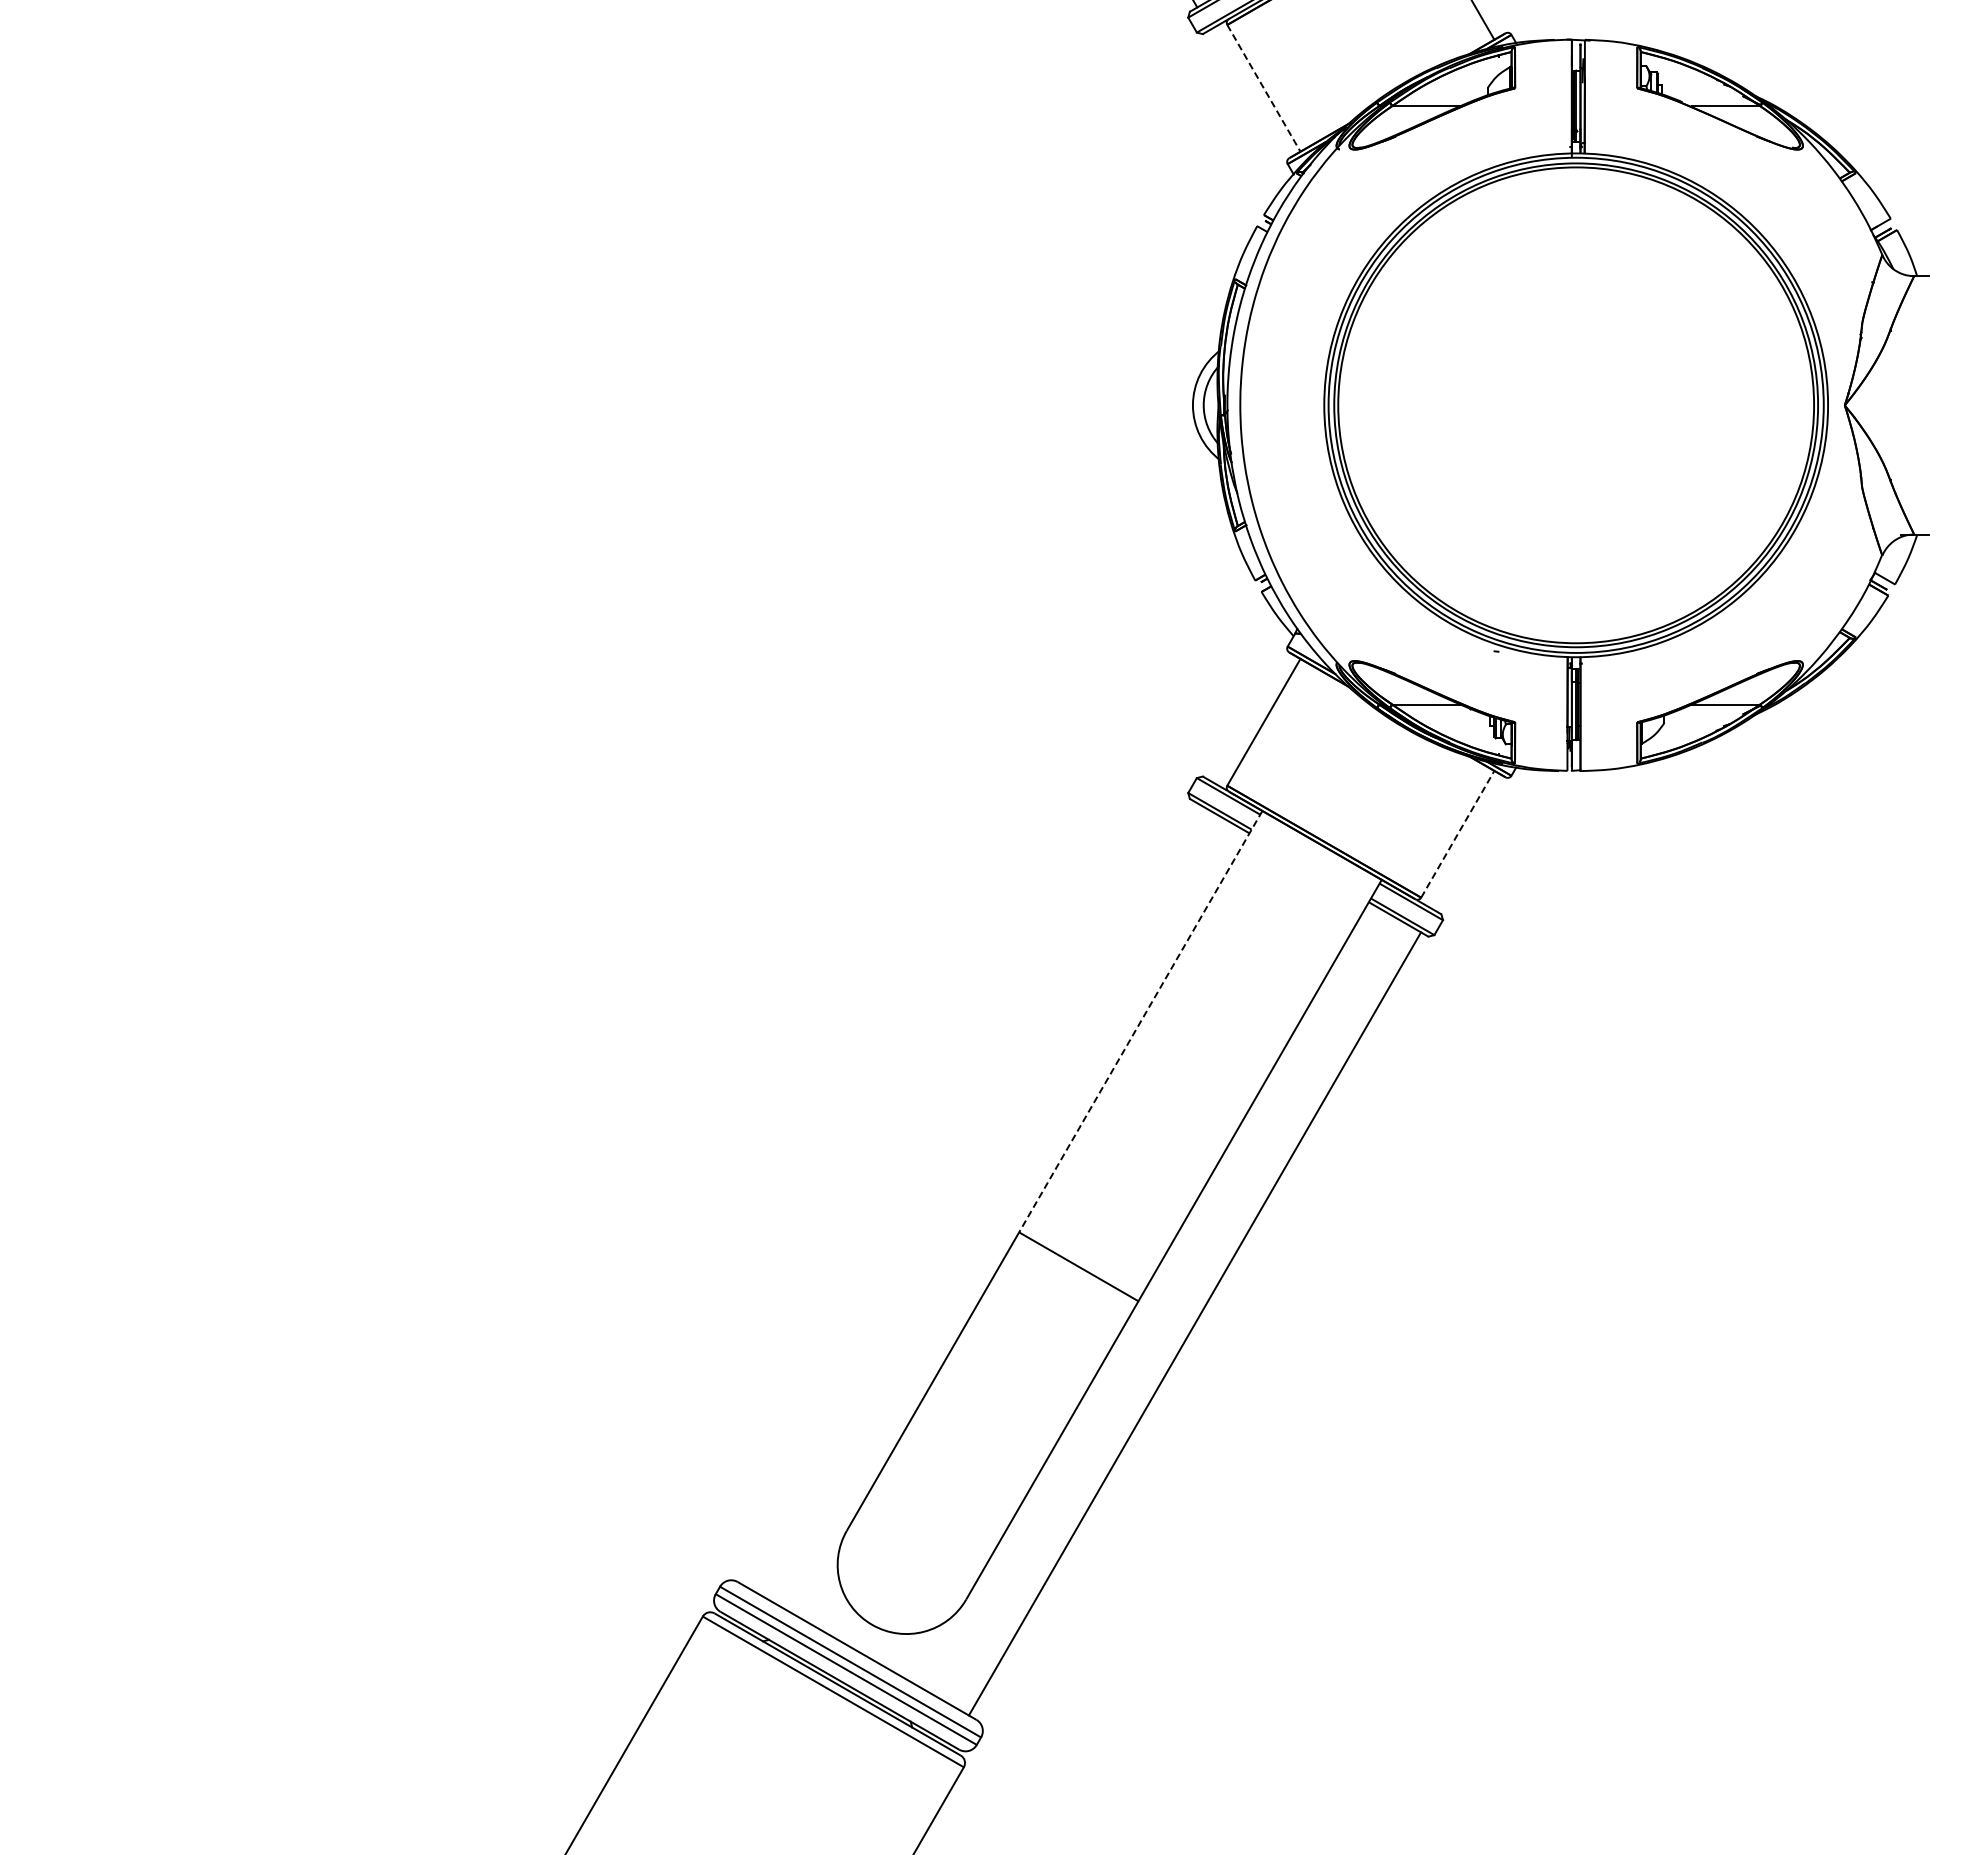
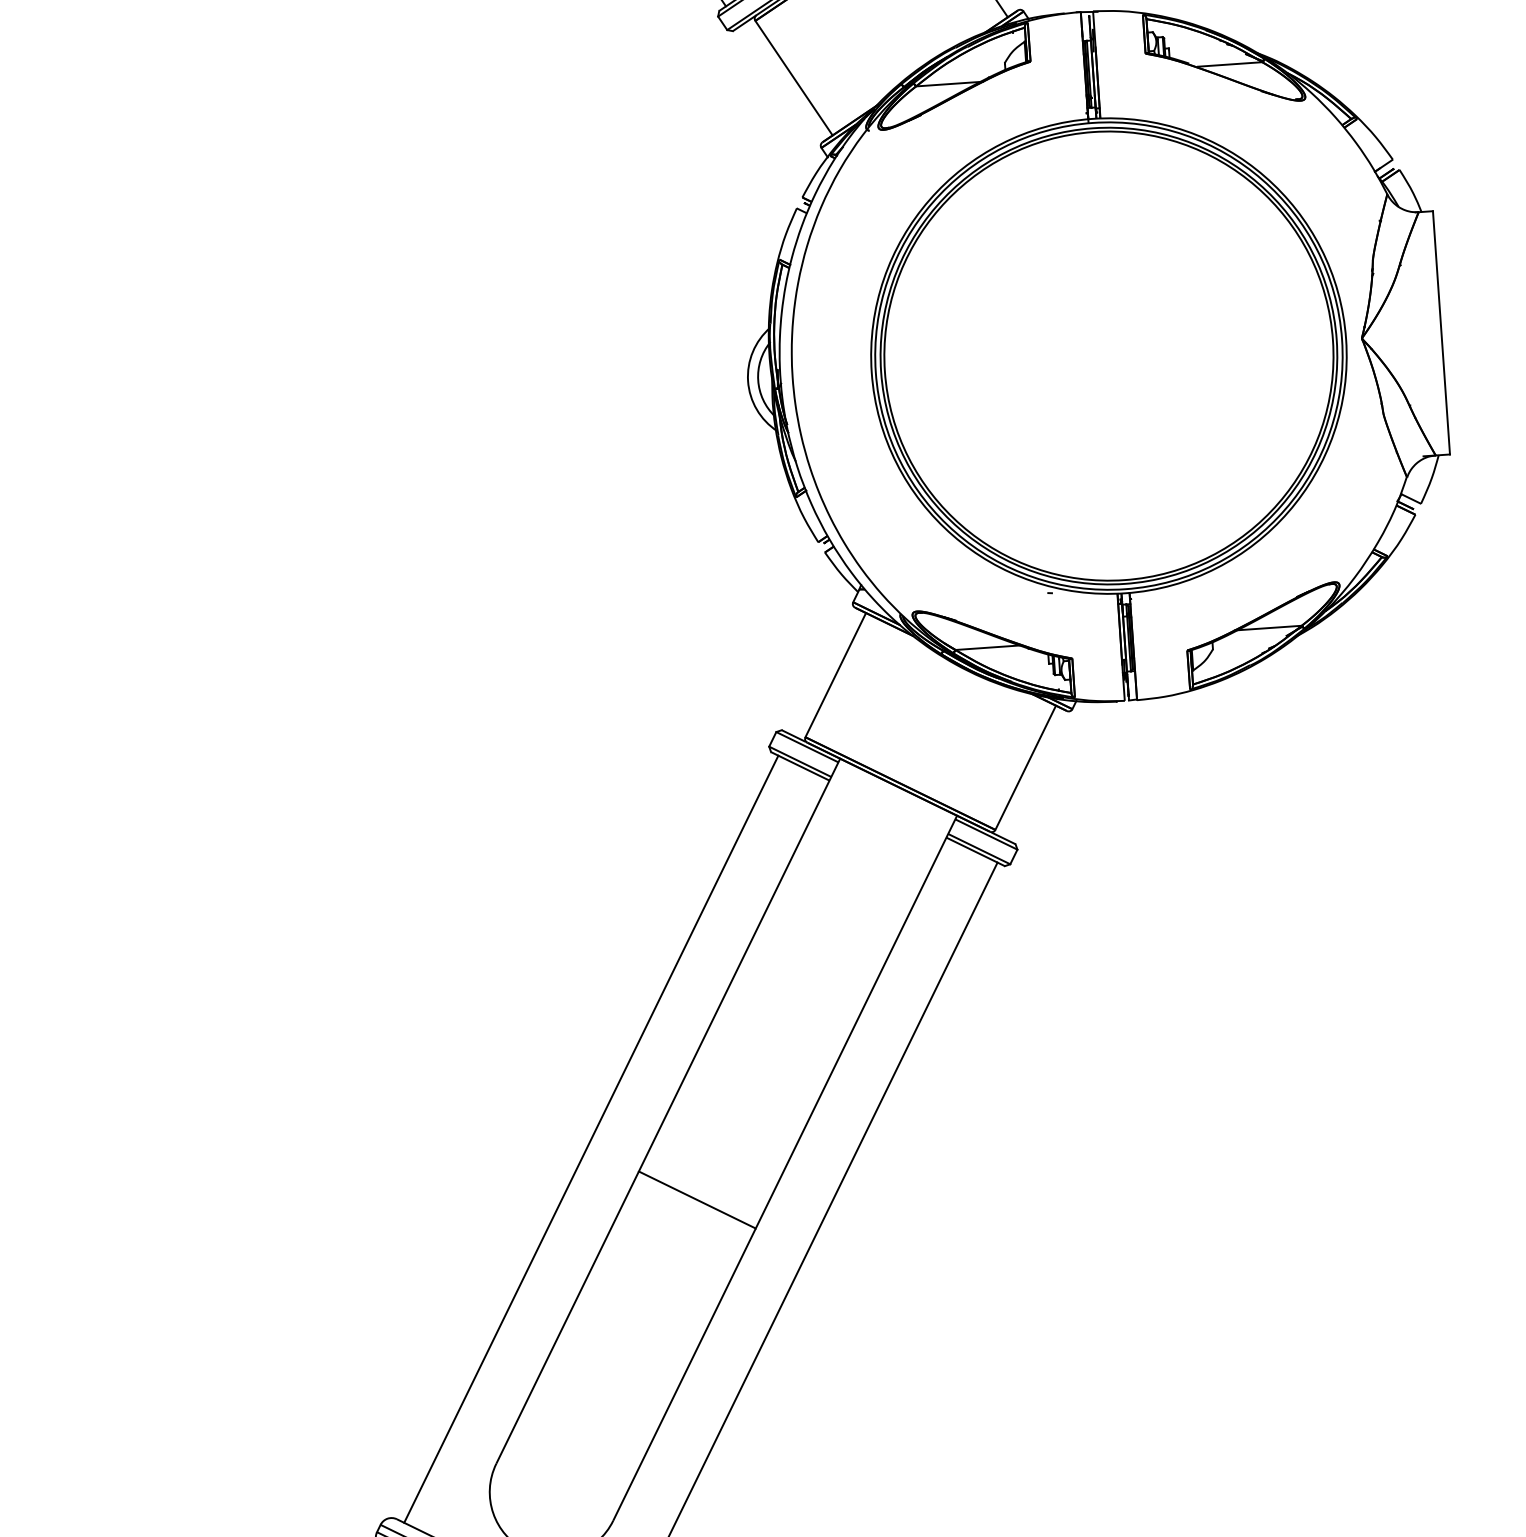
line: (1264, 88) -> (794, 78), dashed -> solid
line: (1929, 405) -> (1441, 332), added
line: (1458, 833) -> (1026, 767), dashed -> solid
line: (1140, 1022) -> (739, 965), dashed -> solid
line: (971, 1194) -> (591, 1138), added

